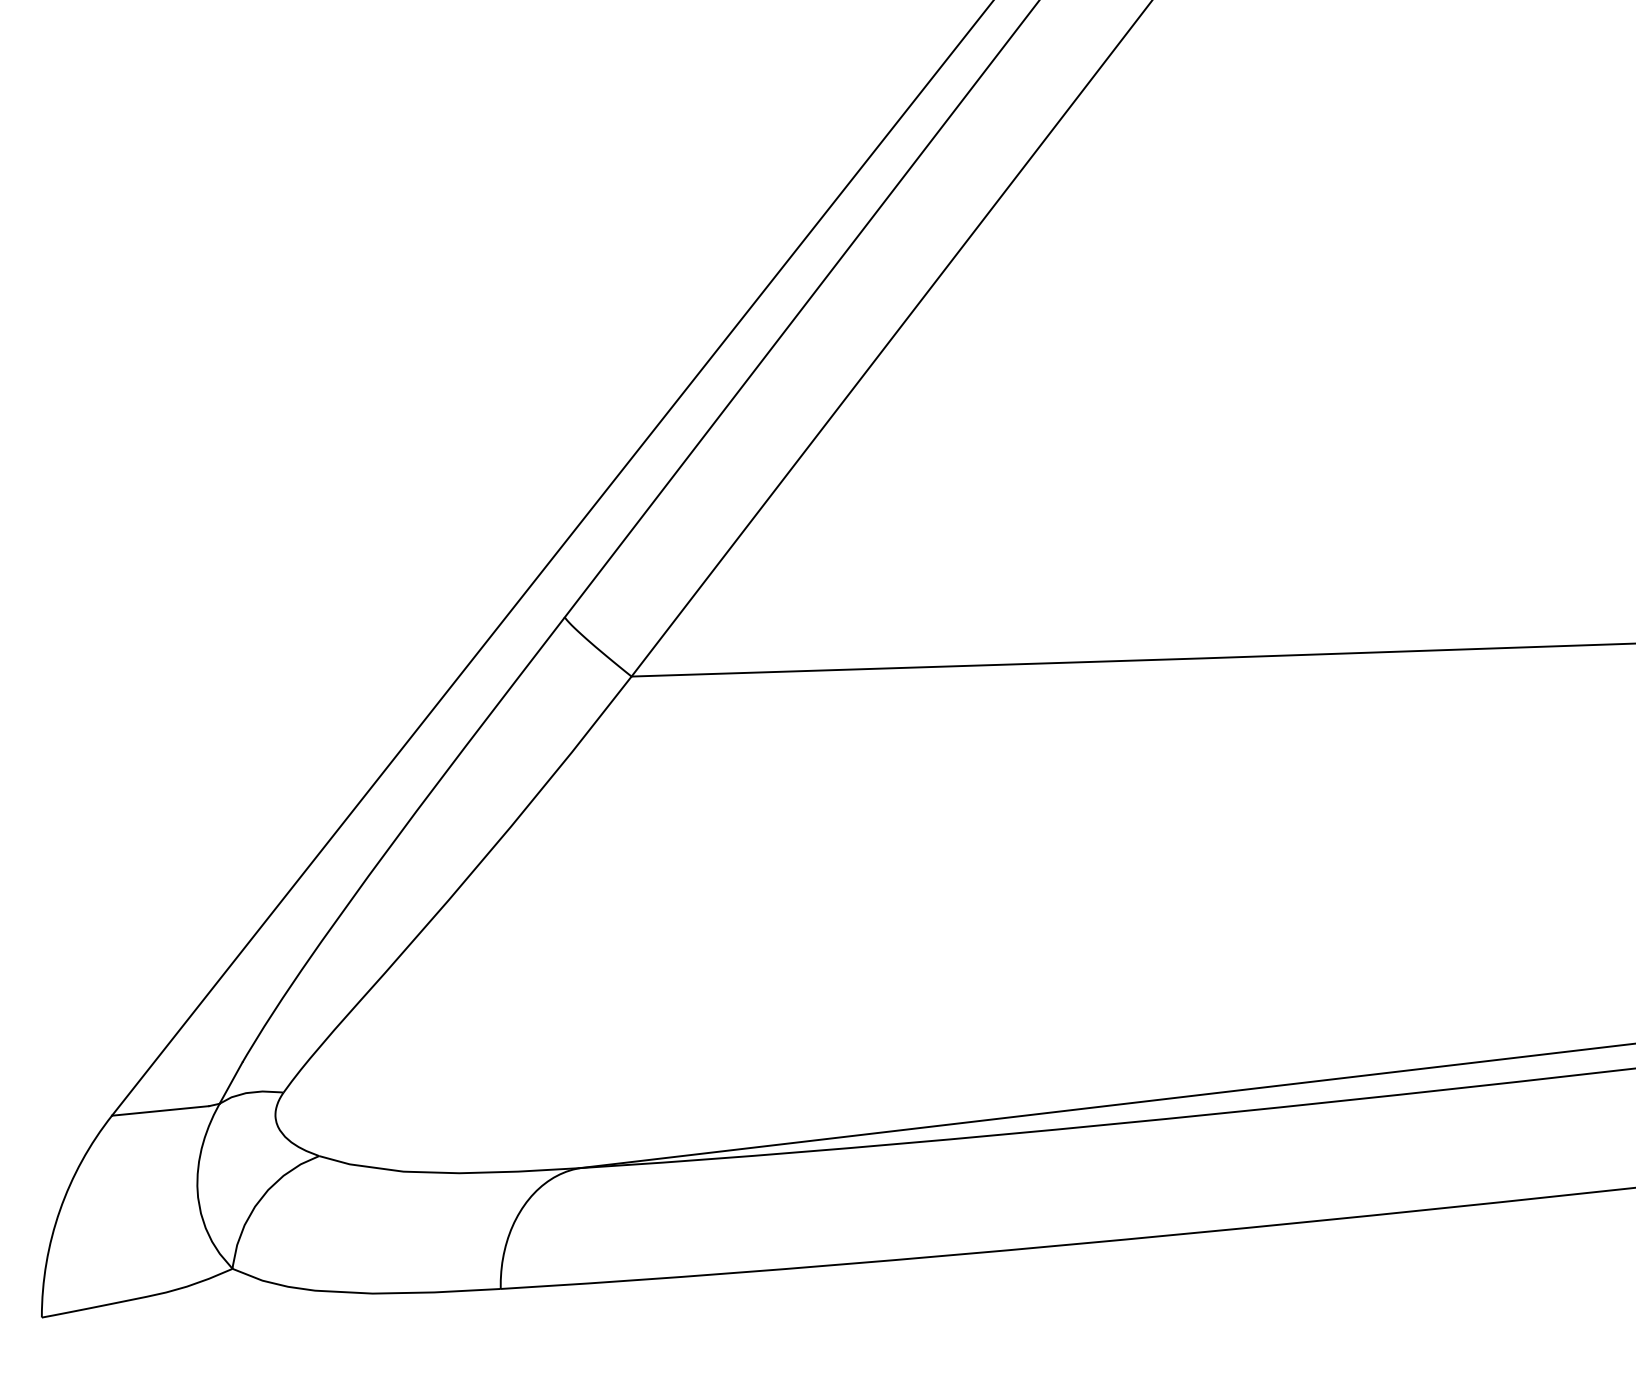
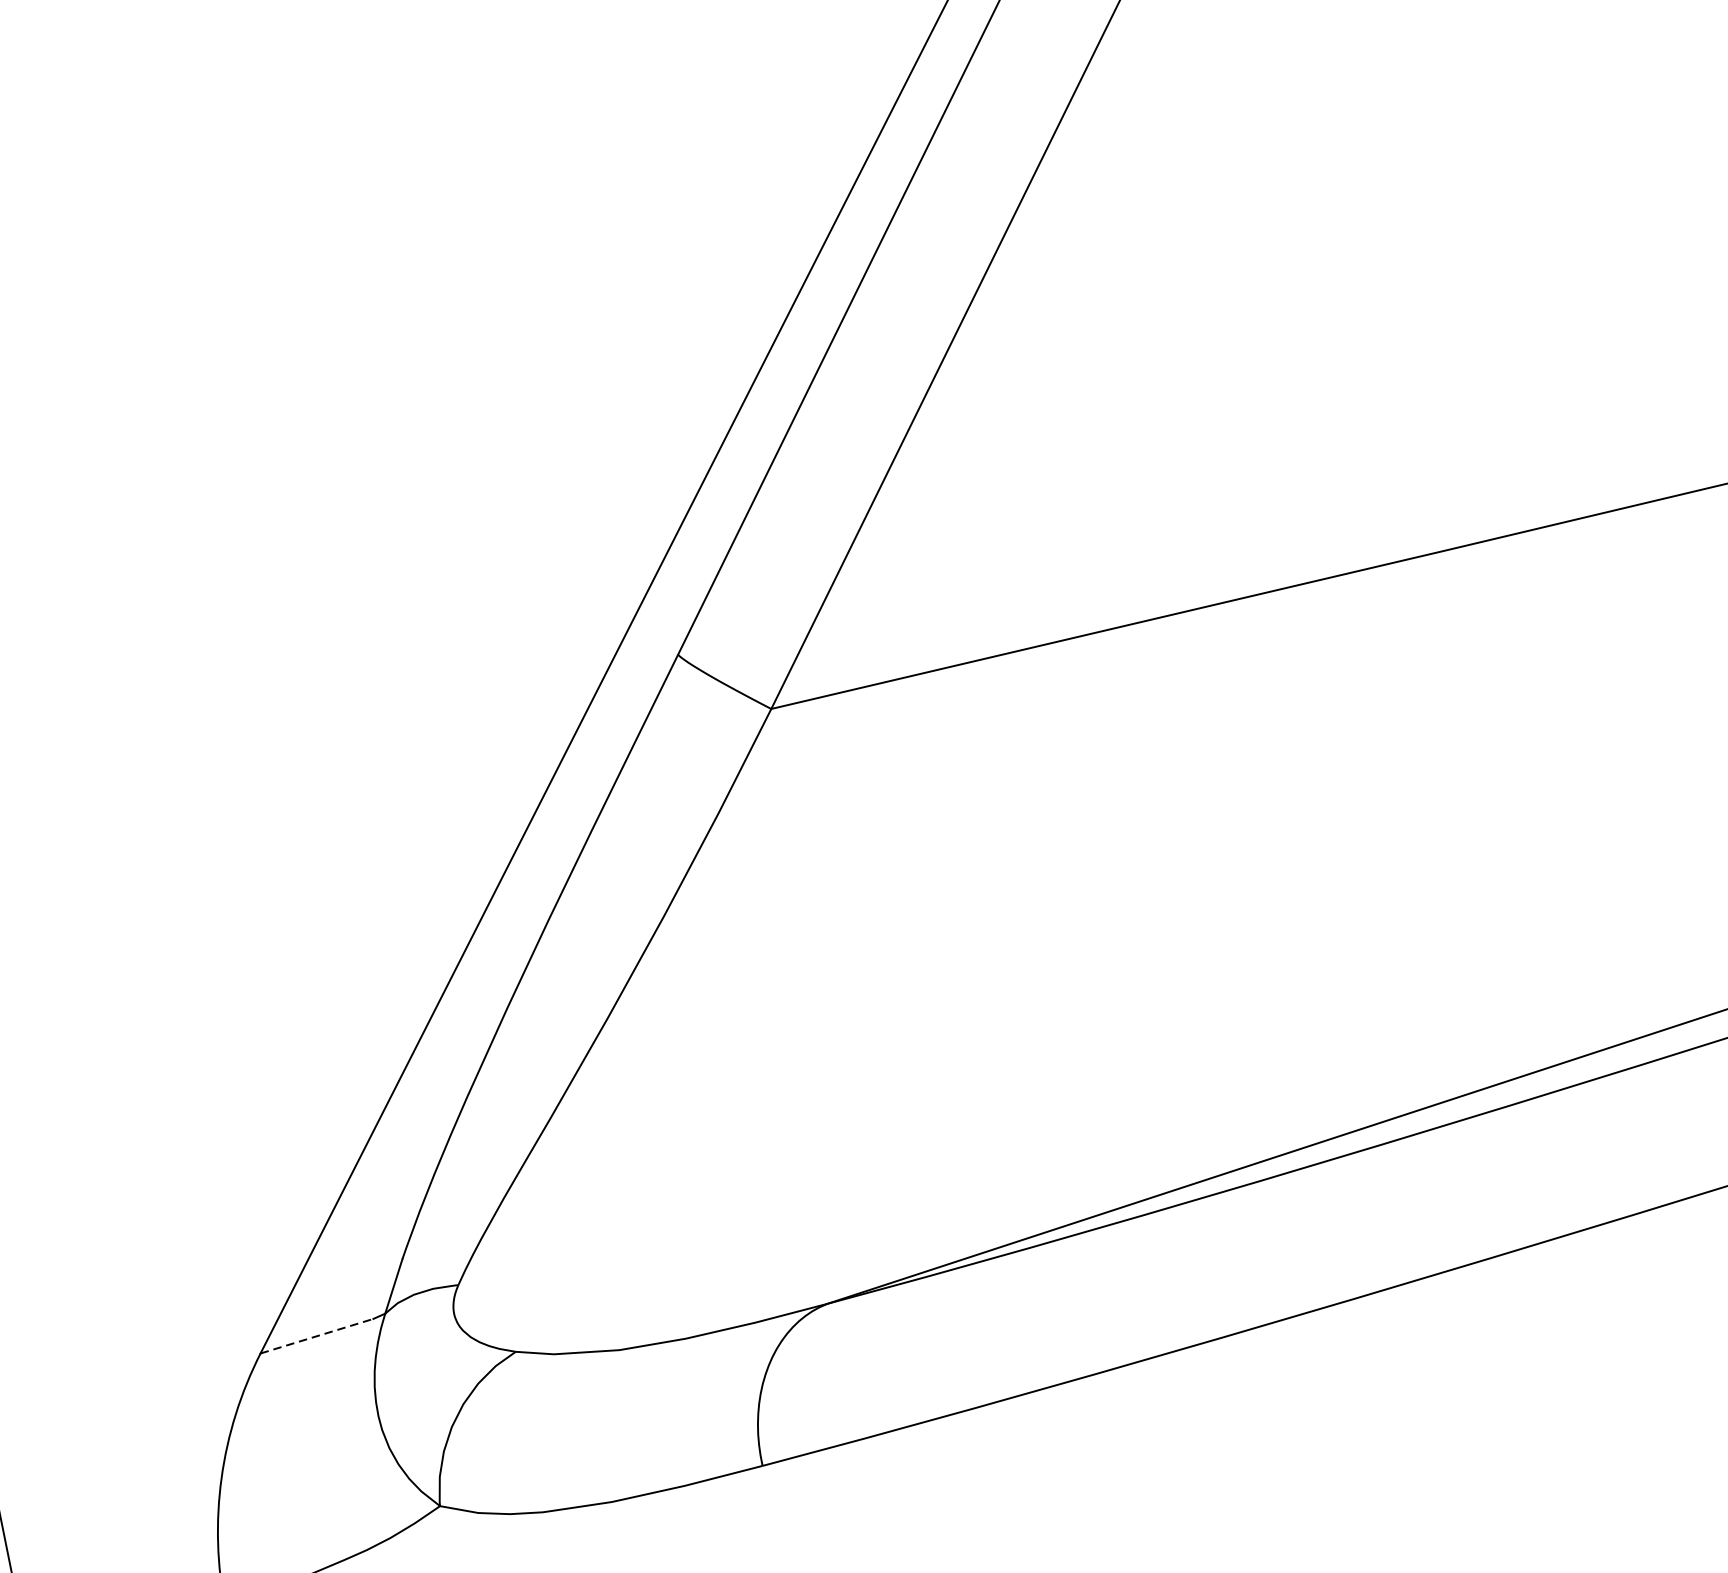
line: (160, 1110) -> (316, 1335), solid -> dashed

